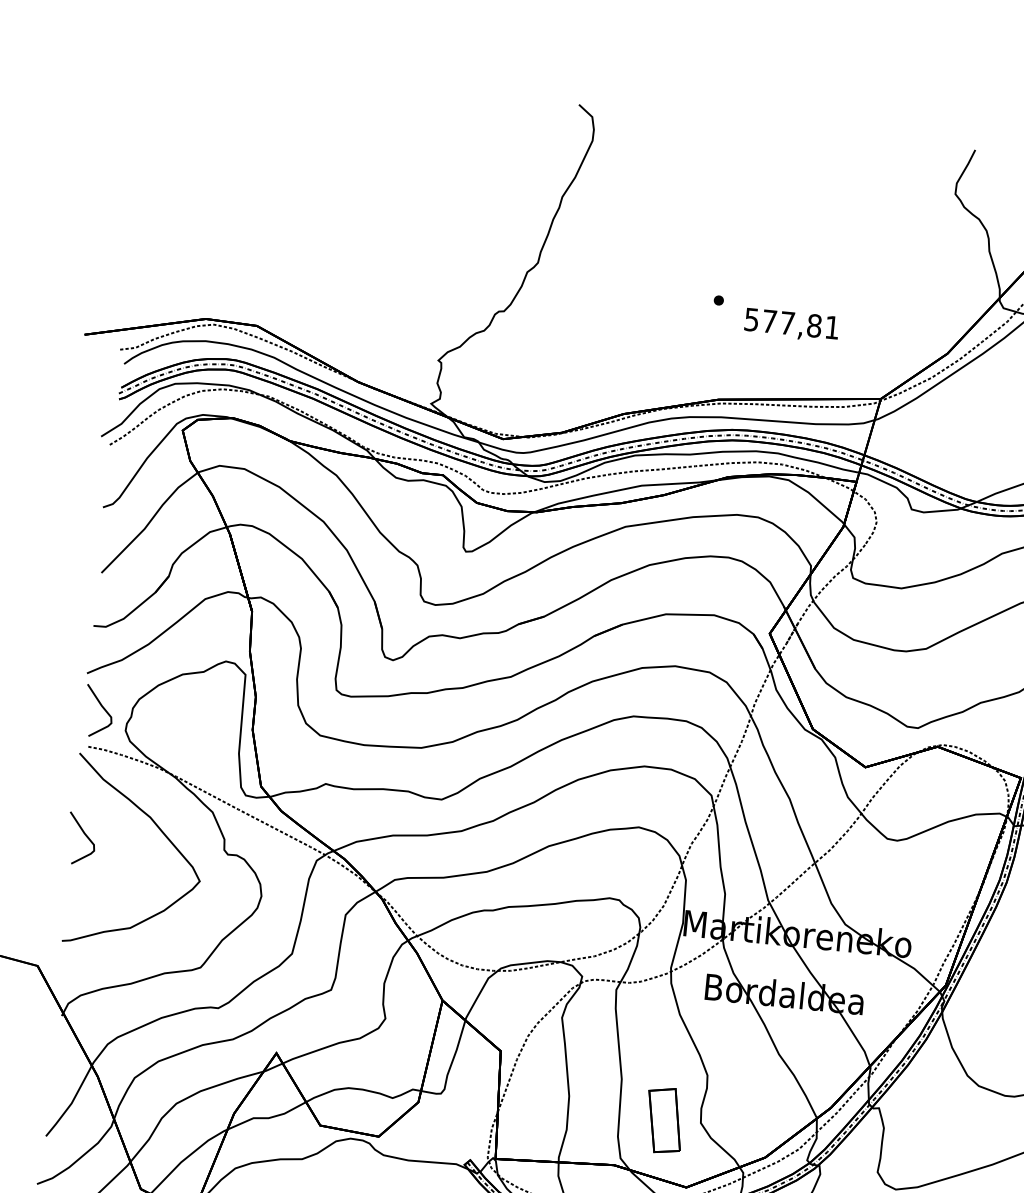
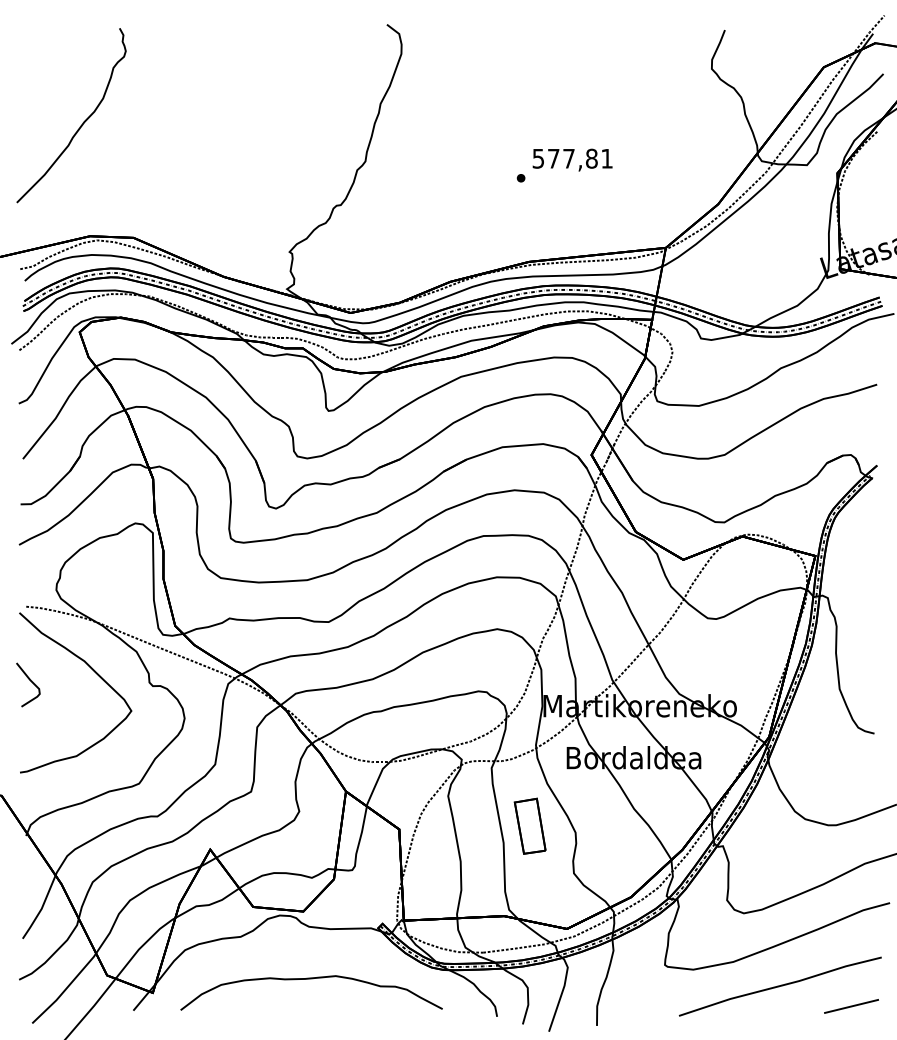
curve: (210, 184) -> (82, 122), added
text: (791, 324) -> (572, 159), moved
curve: (101, 707) -> (34, 572), removed
part: (663, 1119) -> (529, 825), moved

